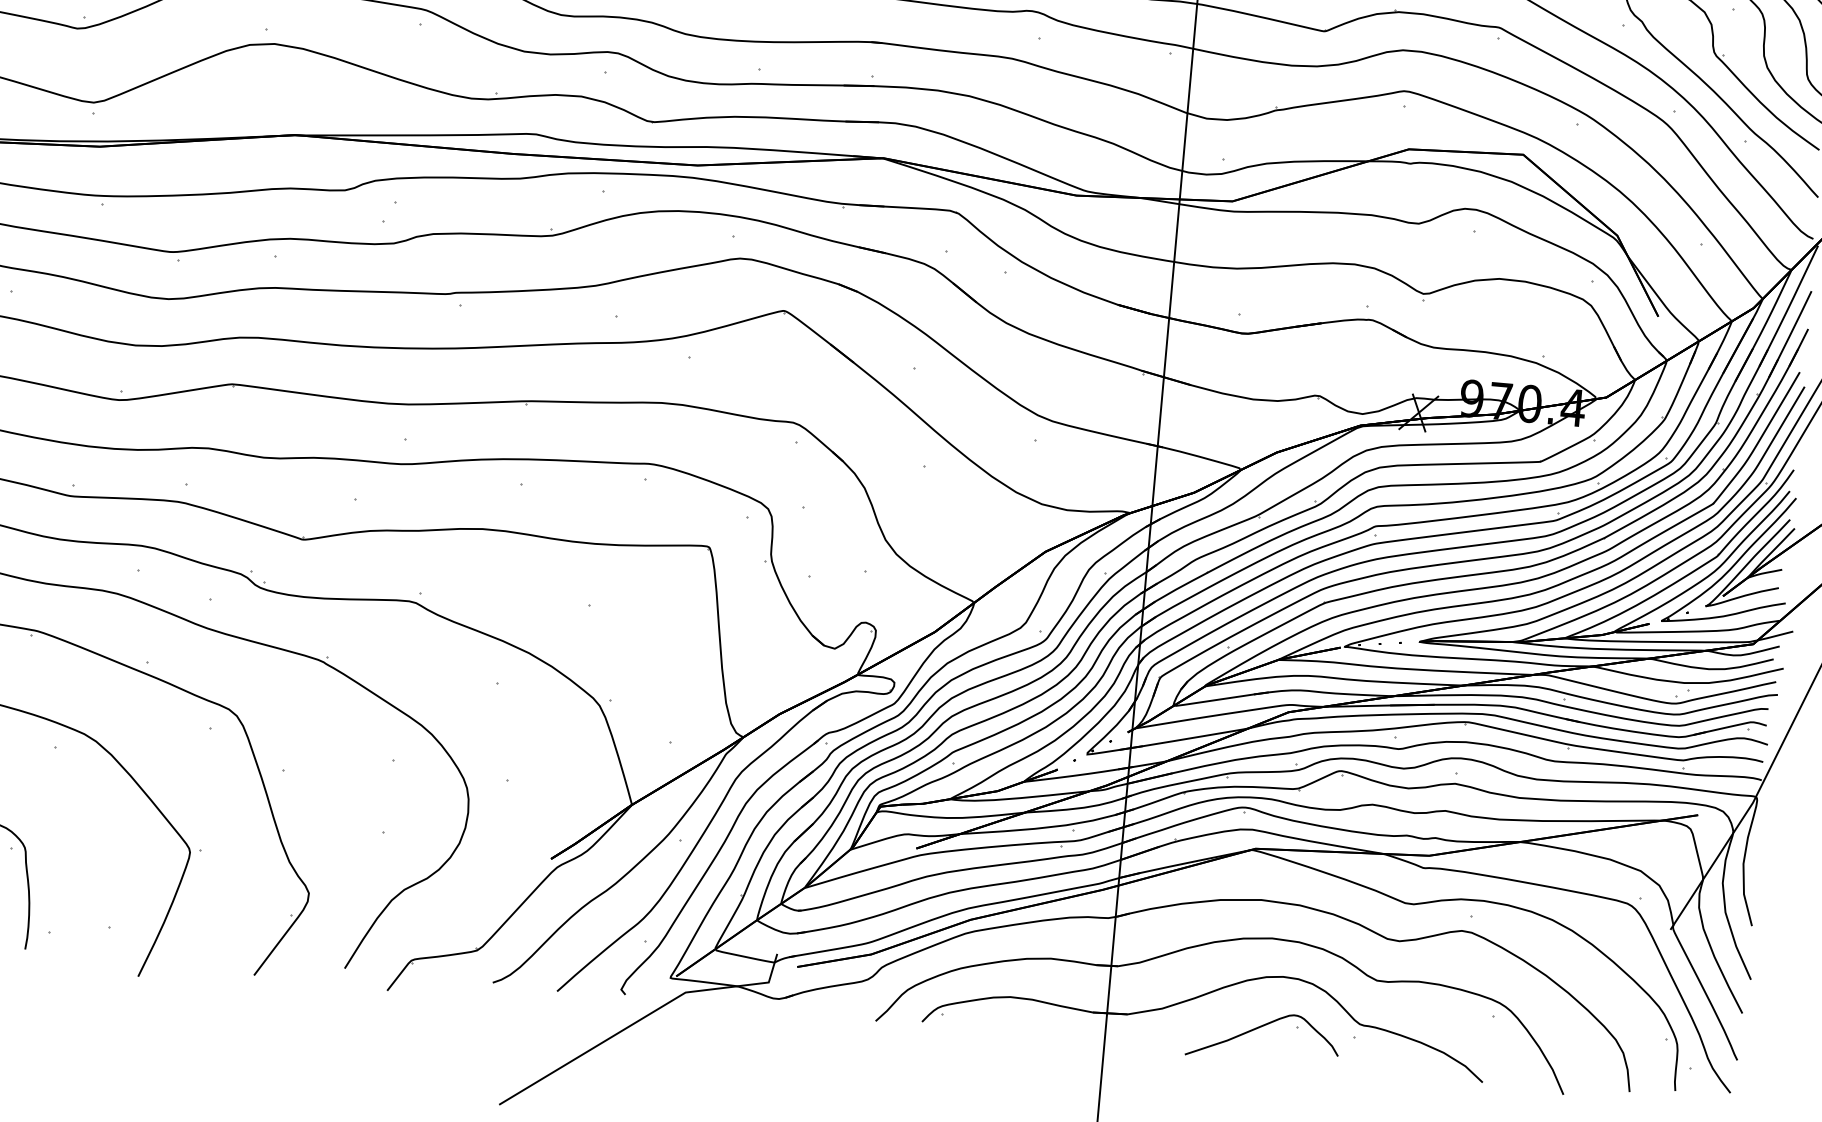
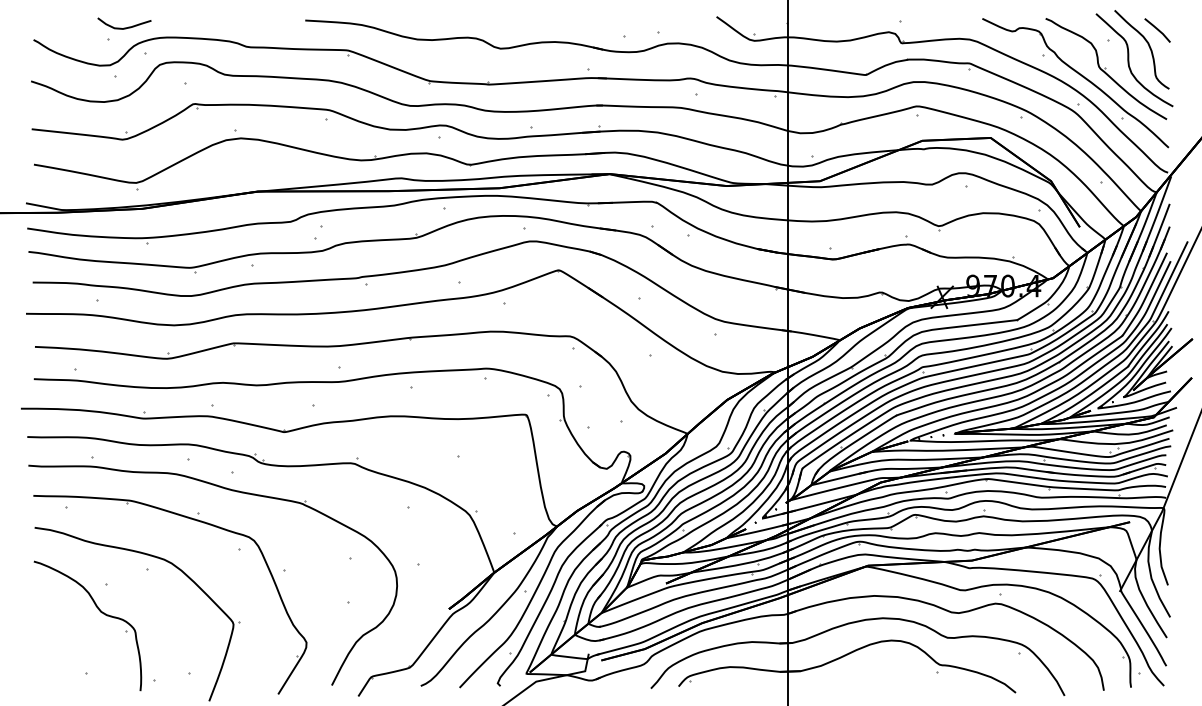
part: (1262, 1037) -> (882, 677), removed

